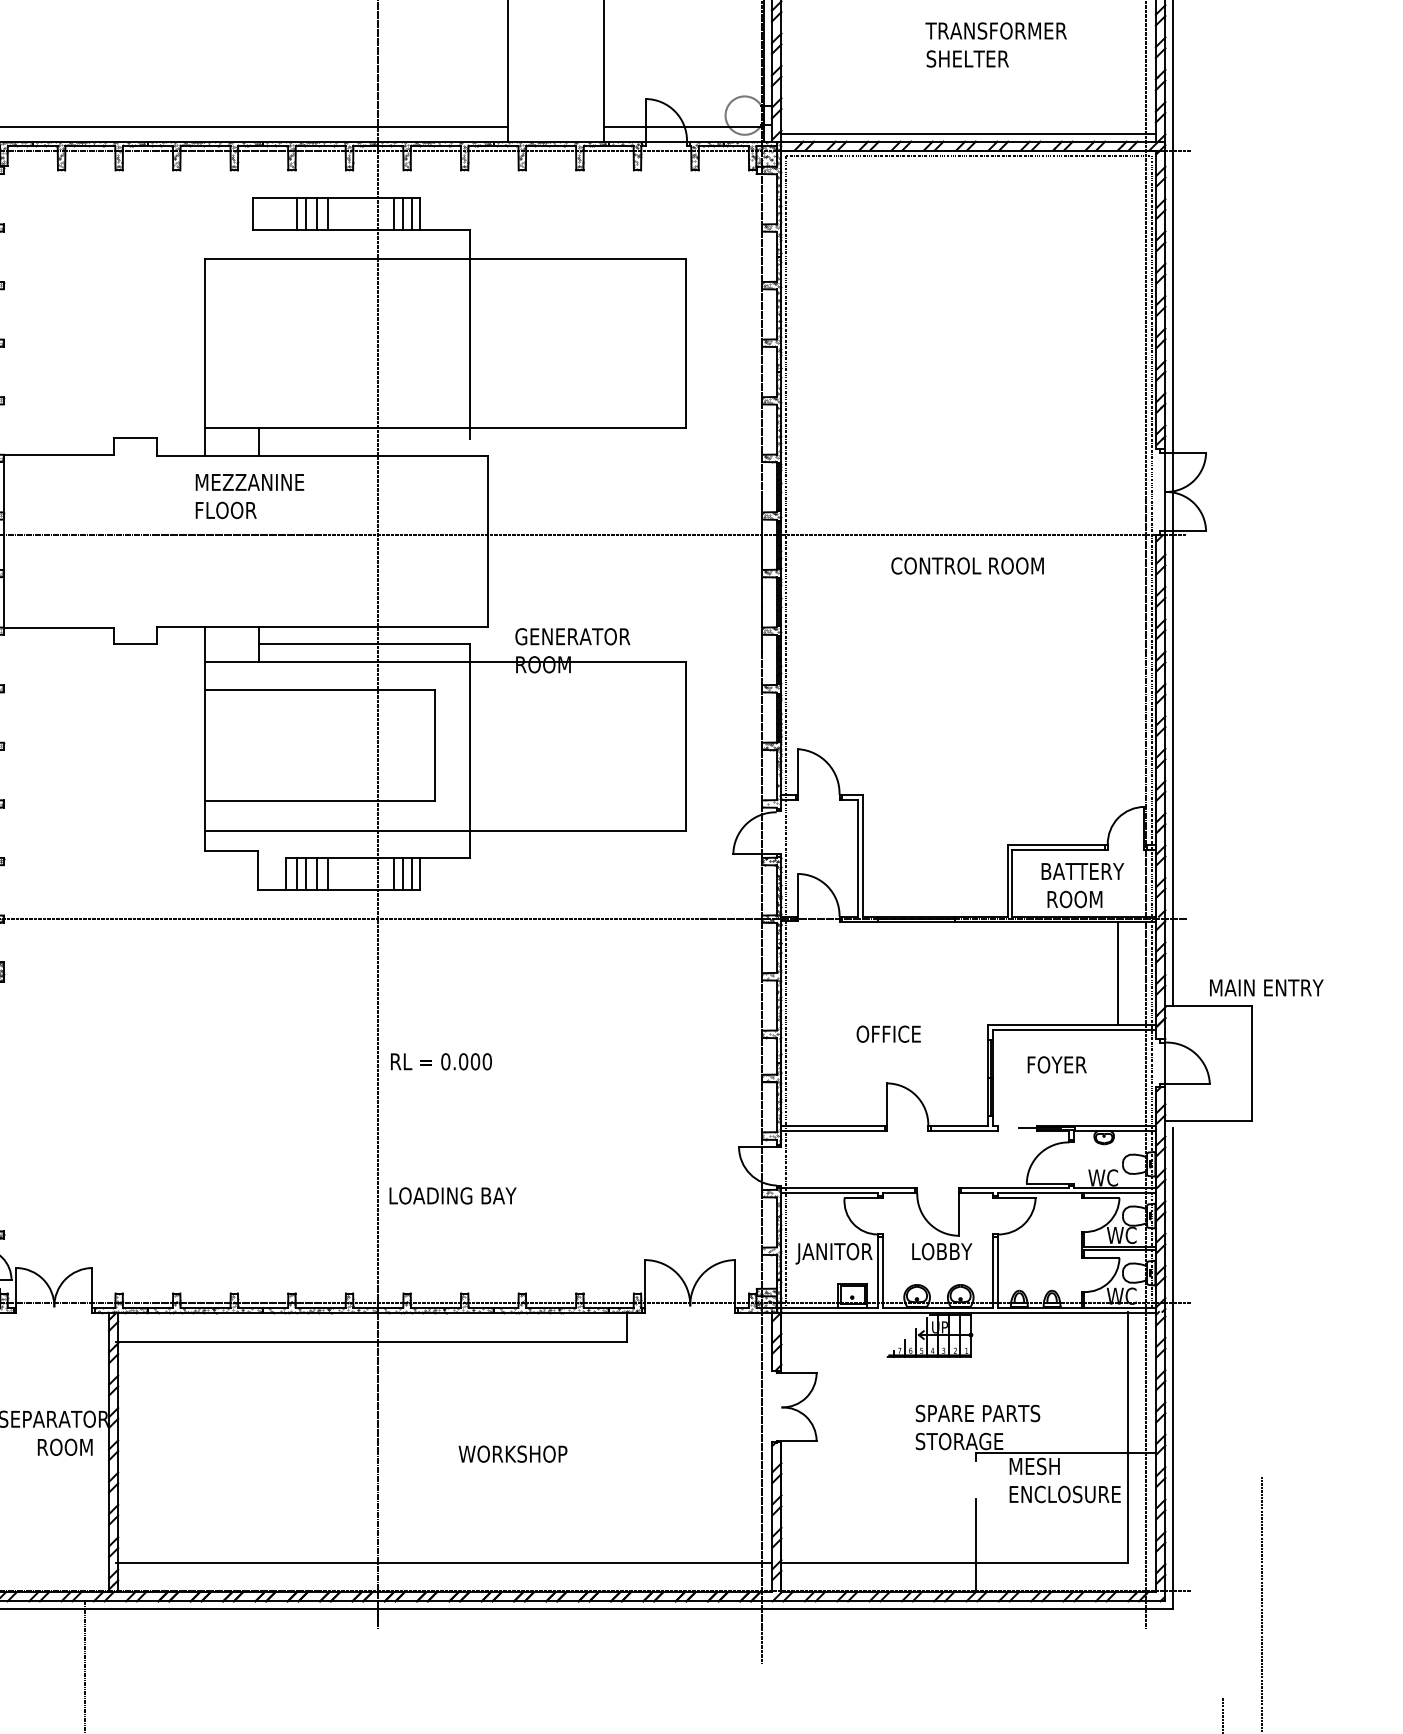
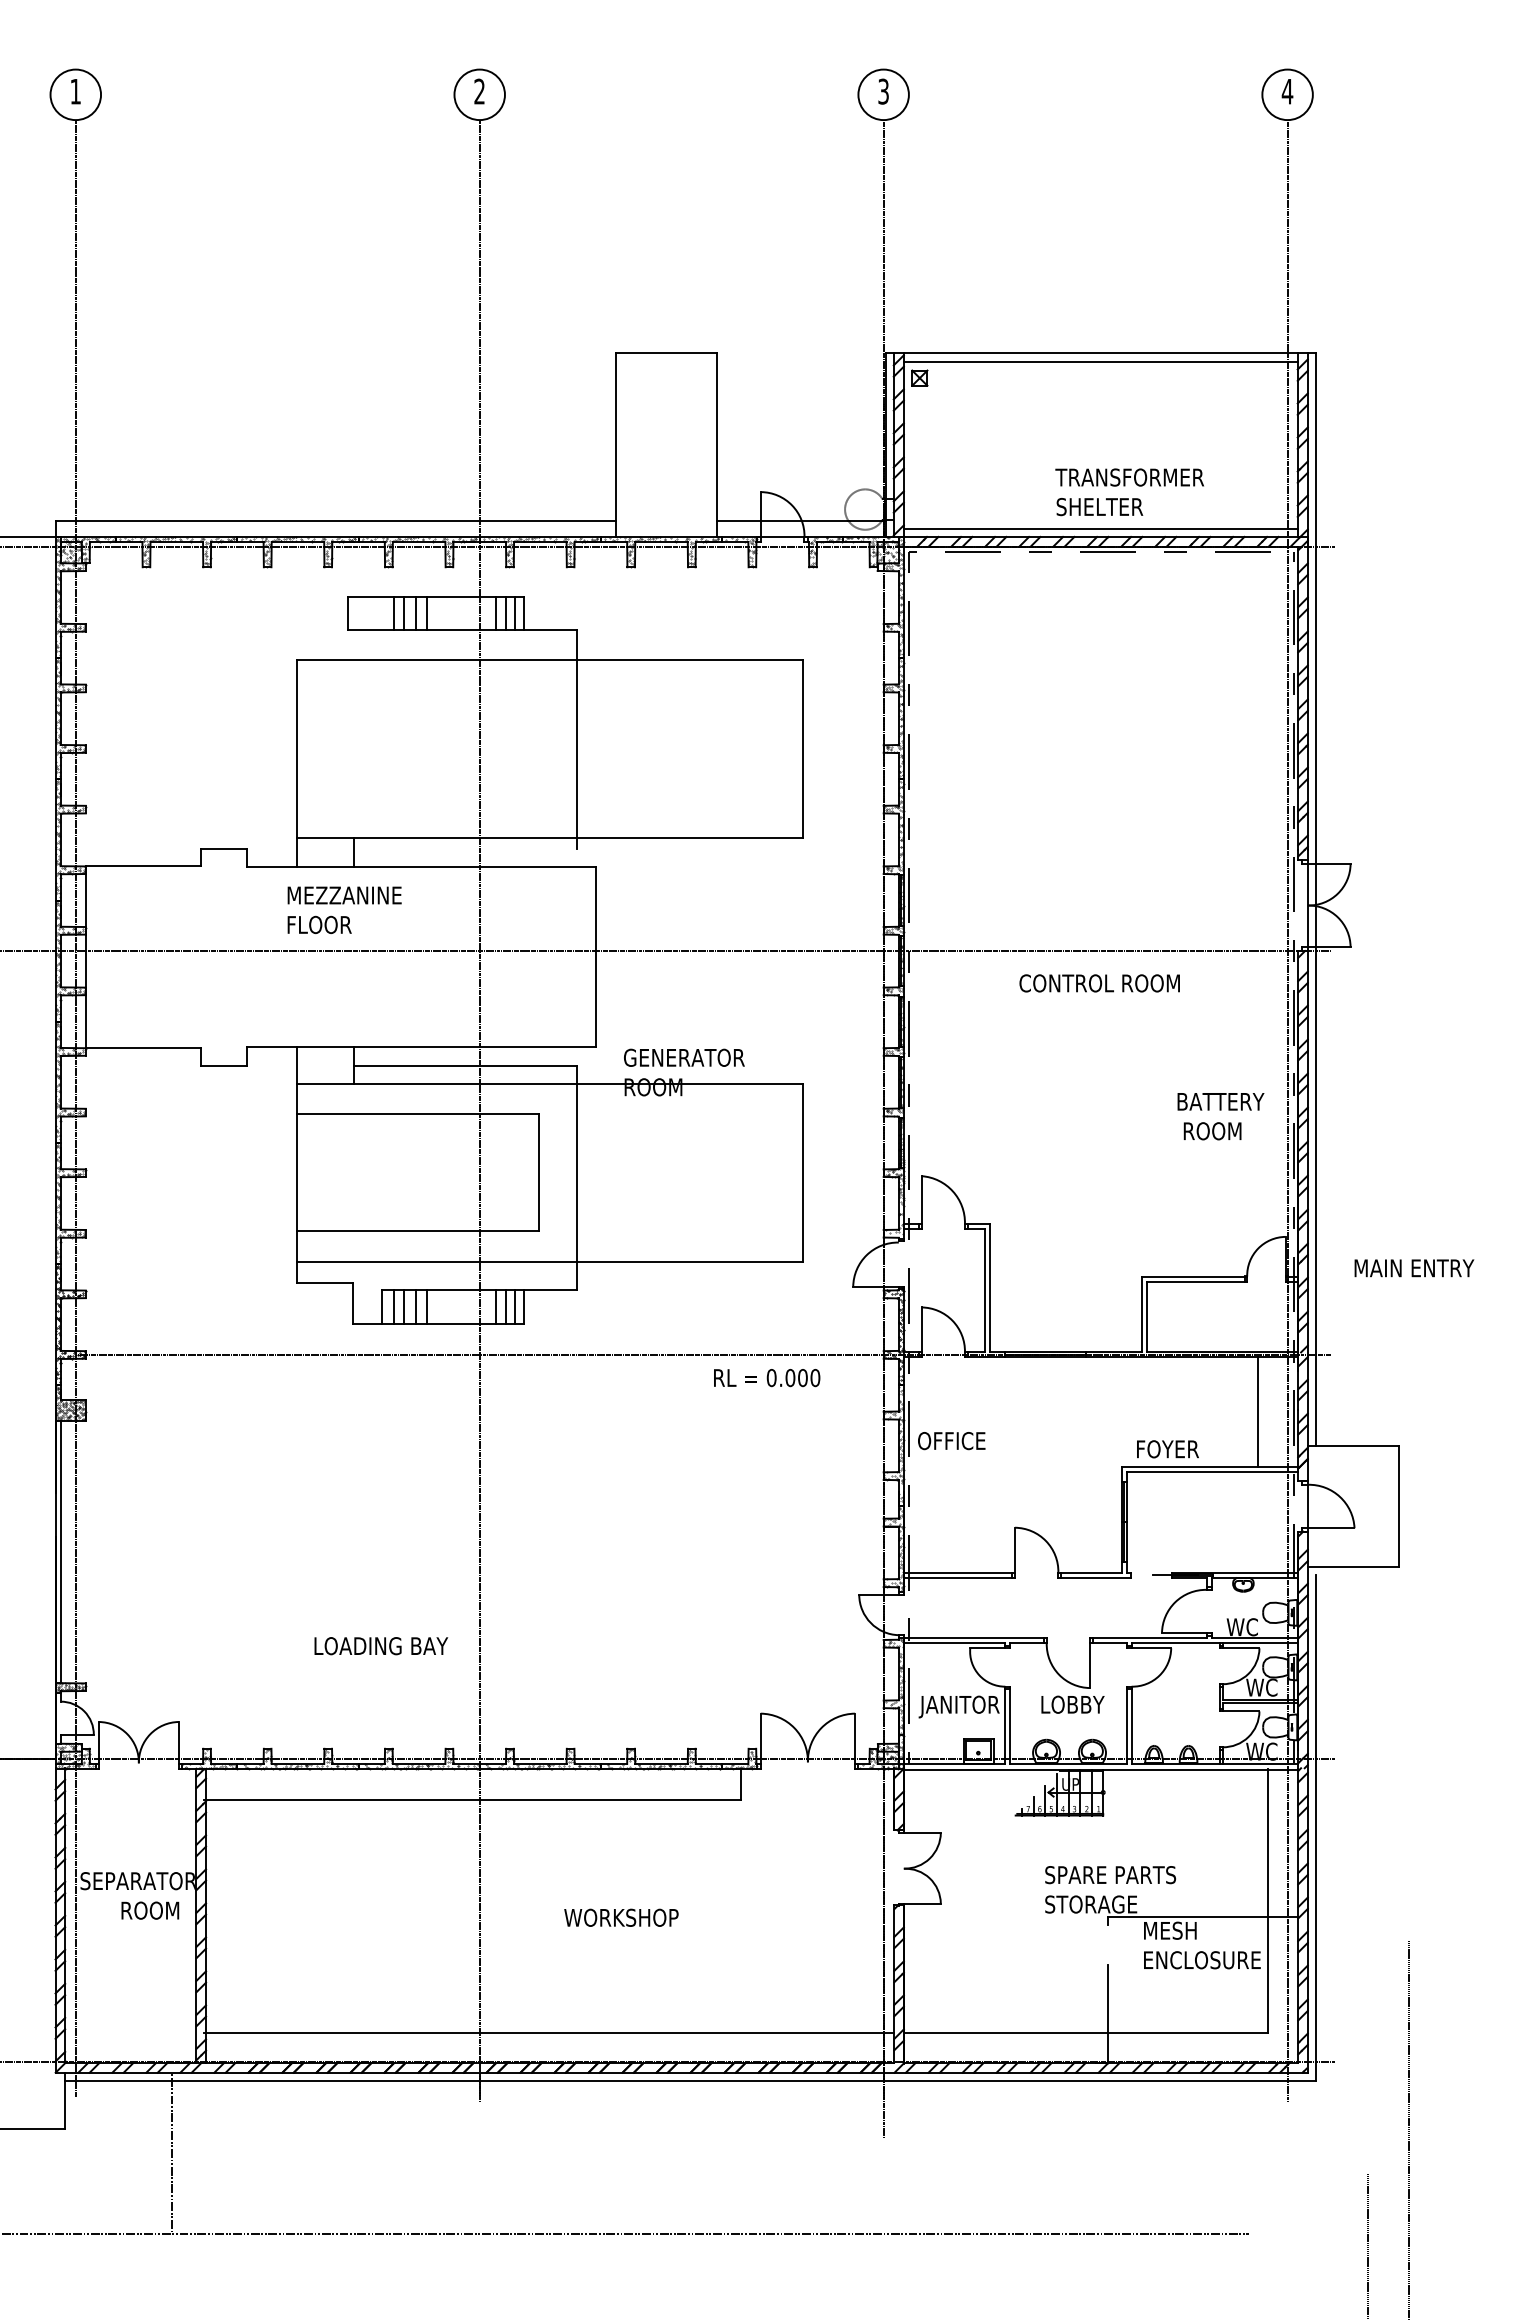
text: (995, 45) -> (1129, 492), moved
text: (1082, 885) -> (1220, 1116), moved
text: (1266, 988) -> (1414, 1268), moved
text: (888, 1034) -> (951, 1441), moved
text: (441, 1062) -> (767, 1378), moved
text: (1056, 1065) -> (1167, 1449), moved
text: (453, 1196) -> (381, 1646), moved

